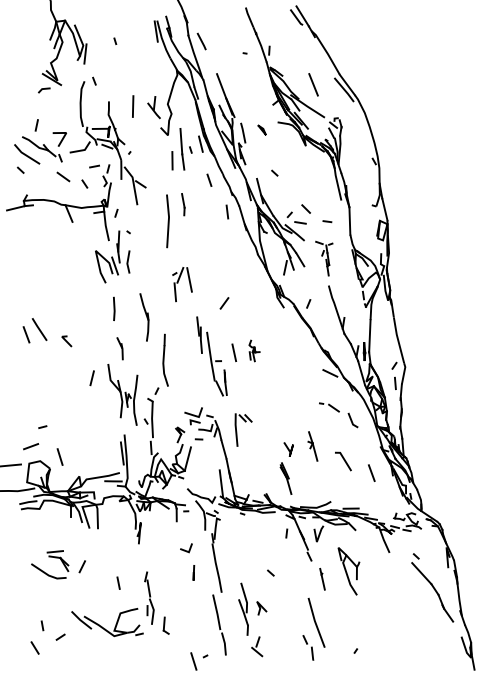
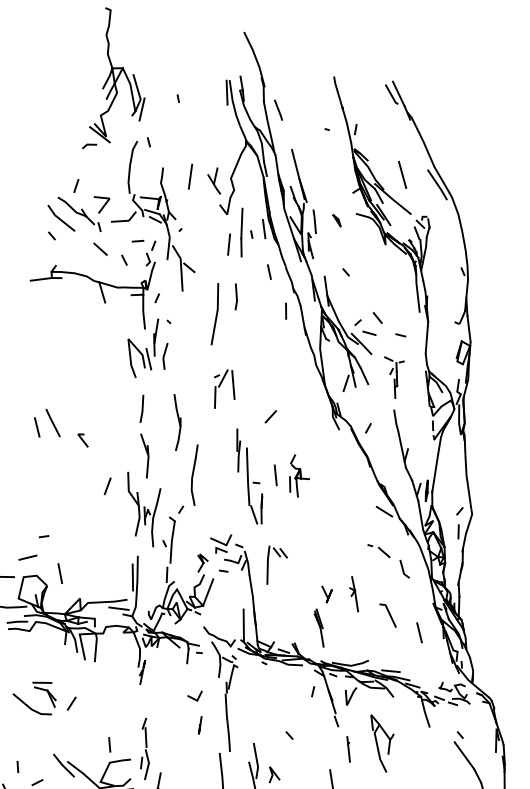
part: (119, 348) -> (143, 455), size x1.67
part: (254, 350) -> (299, 475), size x1.67
line: (118, 582) -> (109, 744), moved

